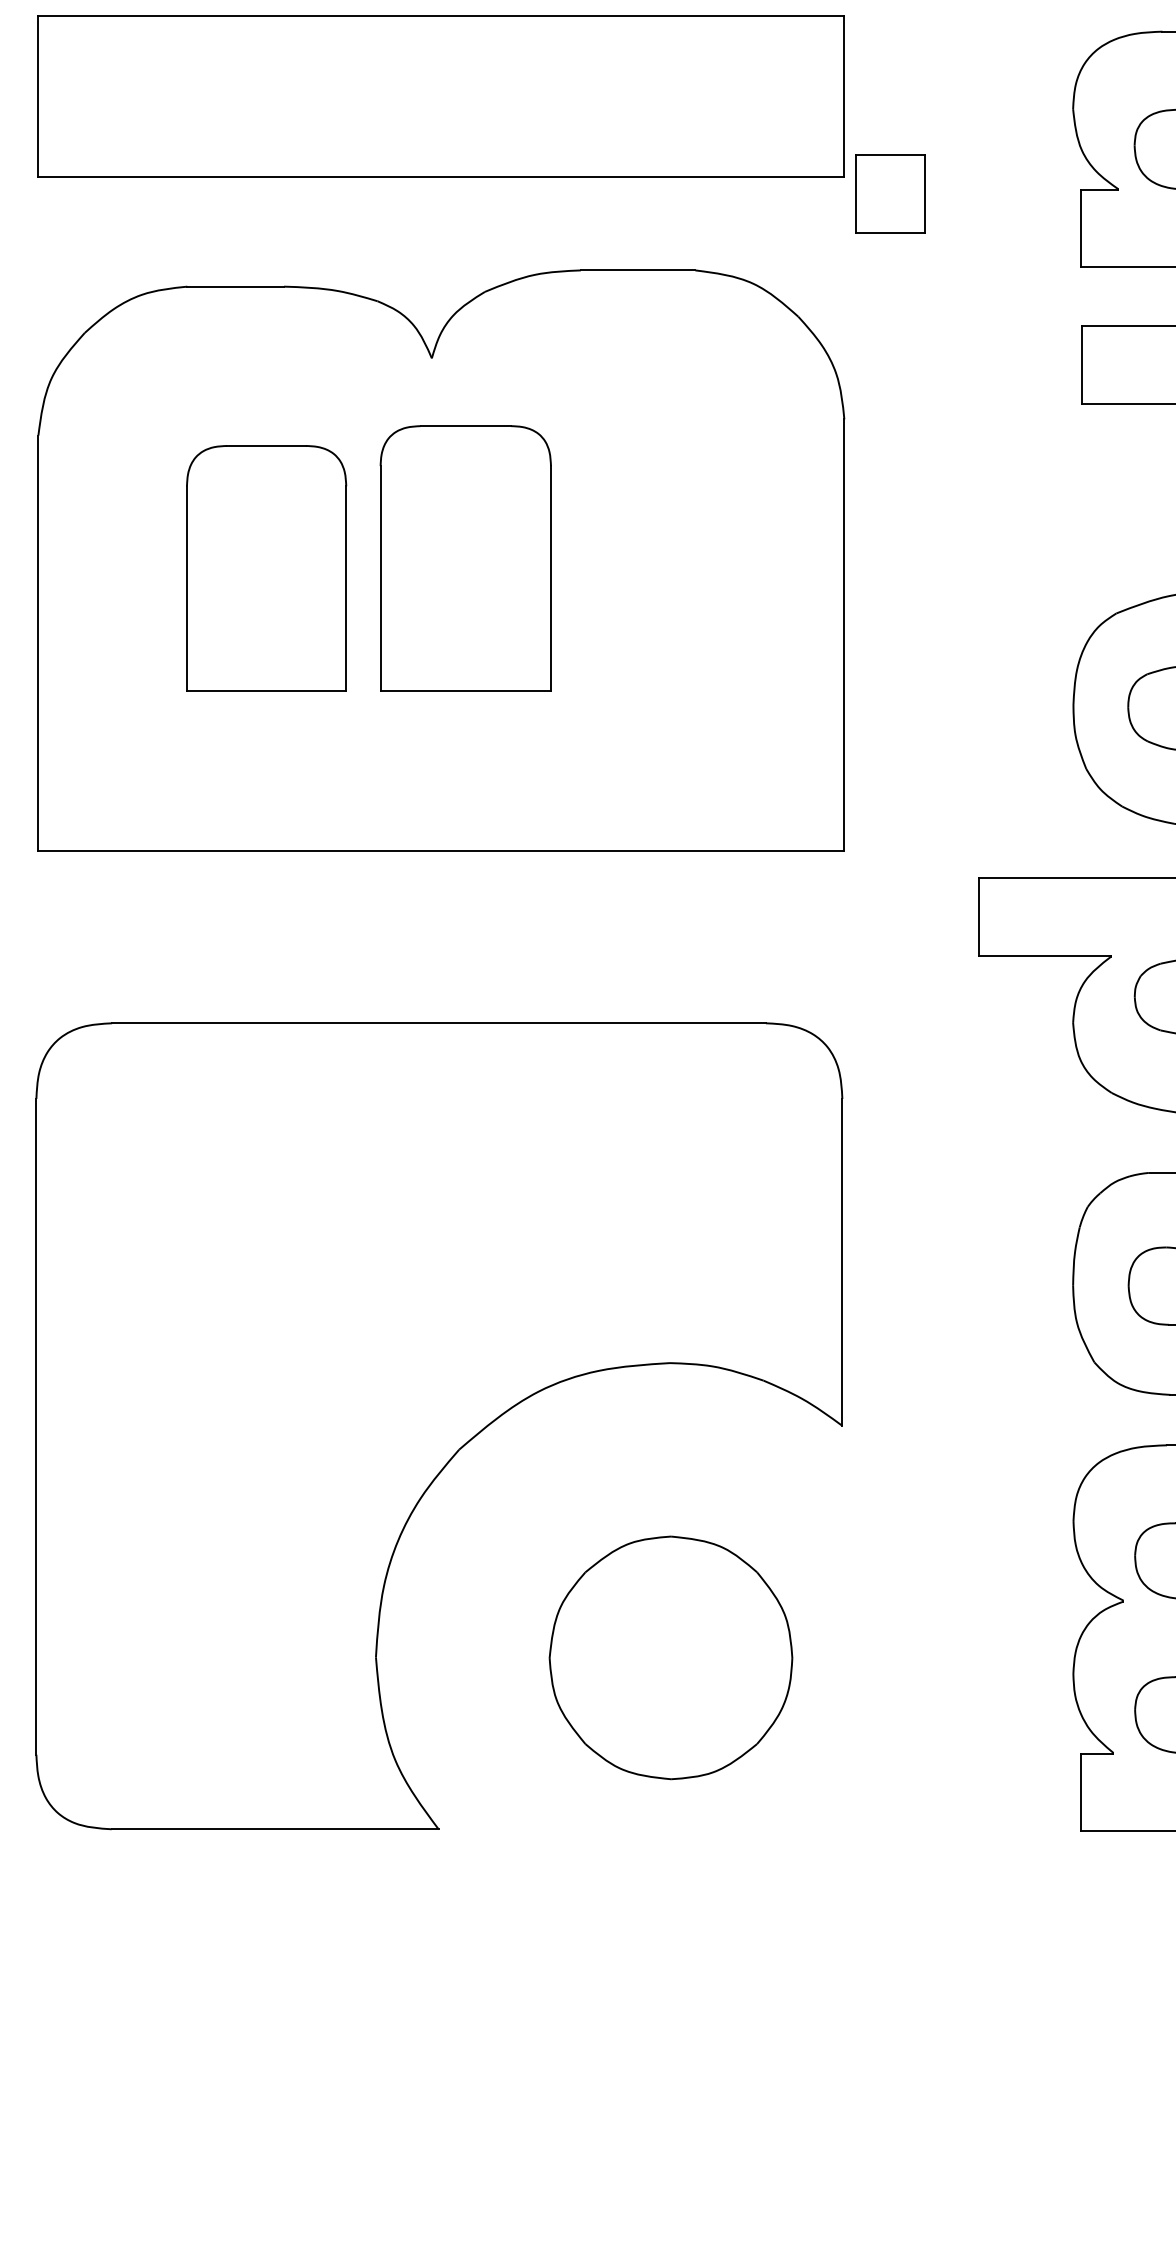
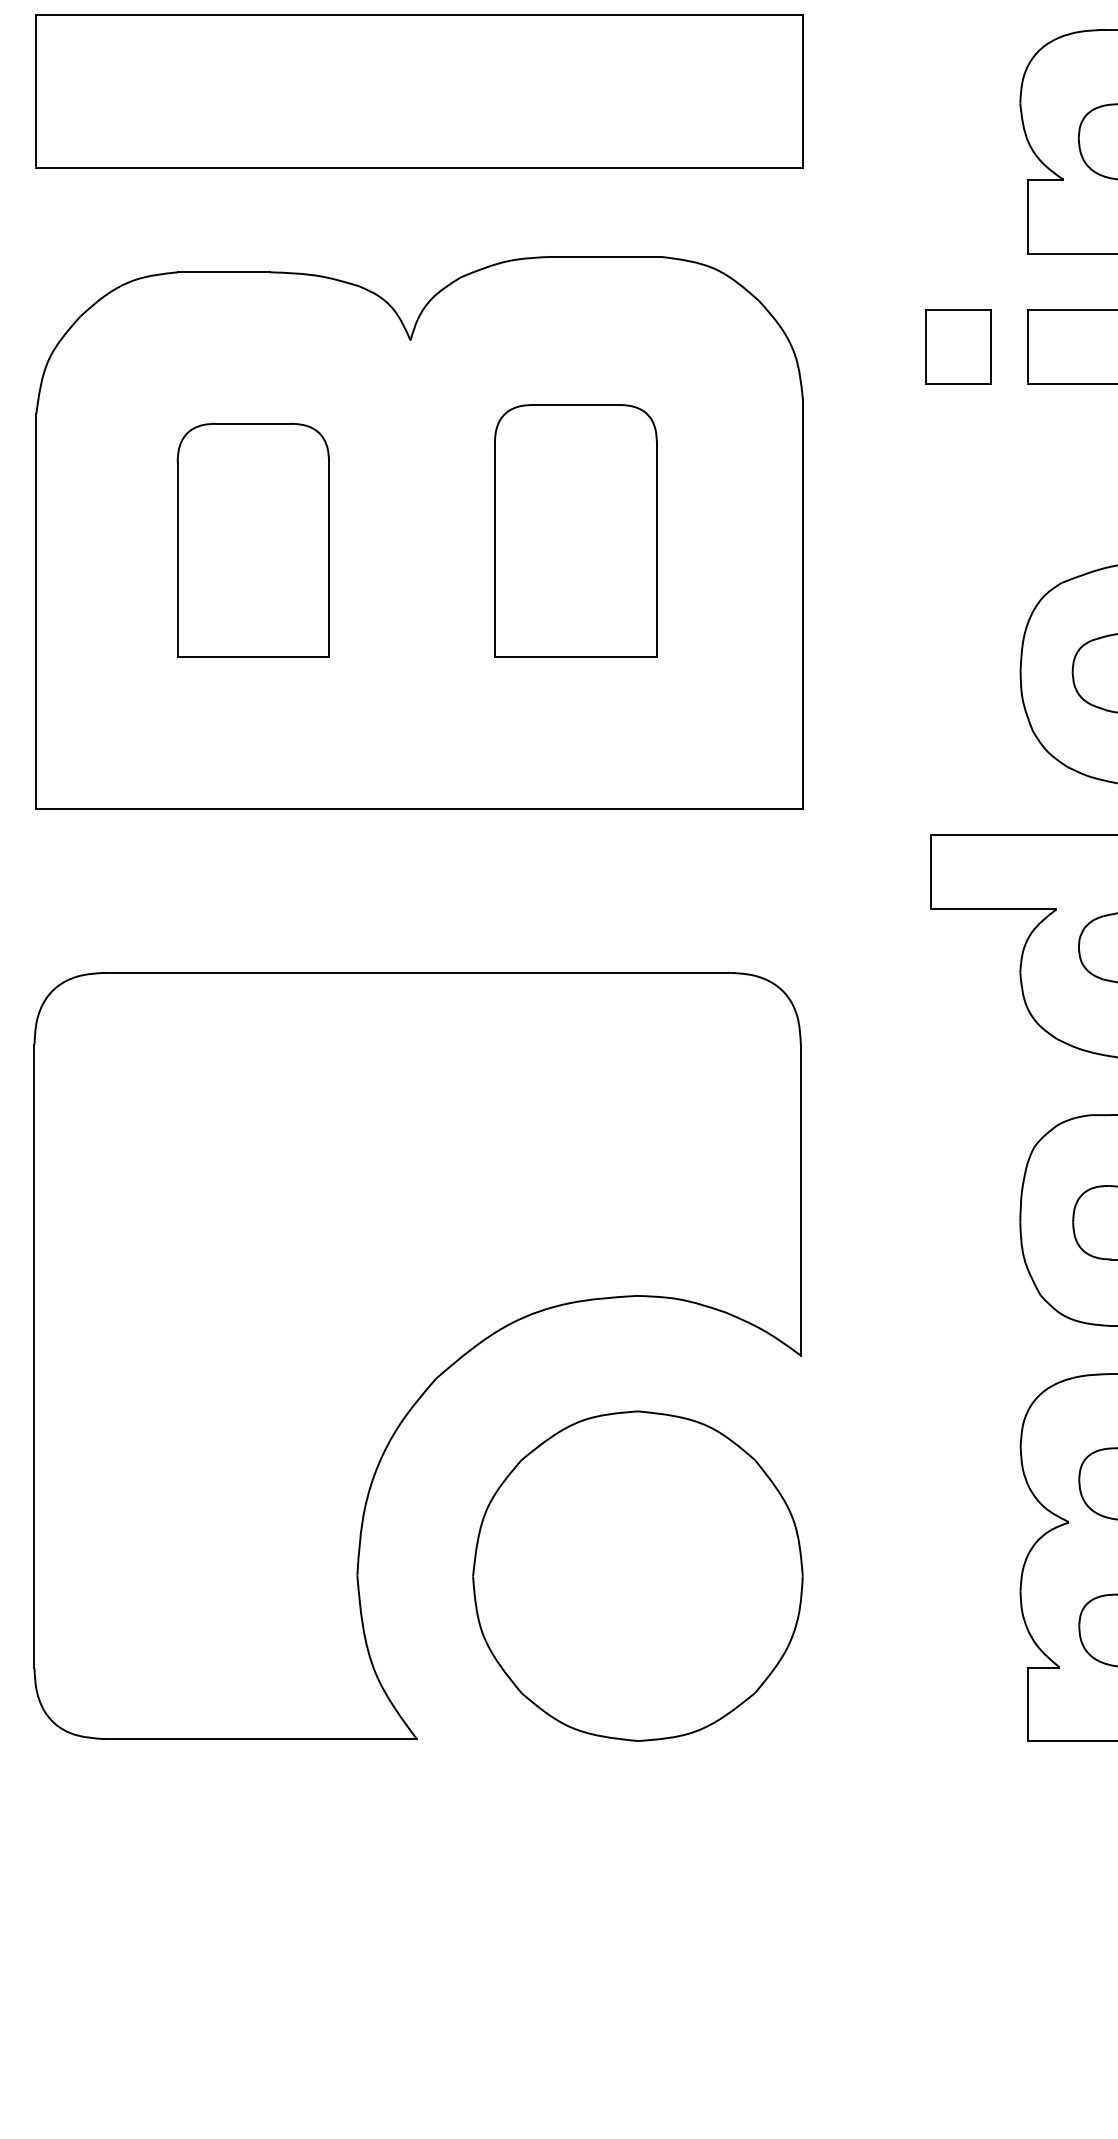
part: (890, 193) -> (958, 346), moved
part: (465, 558) -> (575, 530), moved
part: (670, 1657) -> (637, 1575), size x1.43

